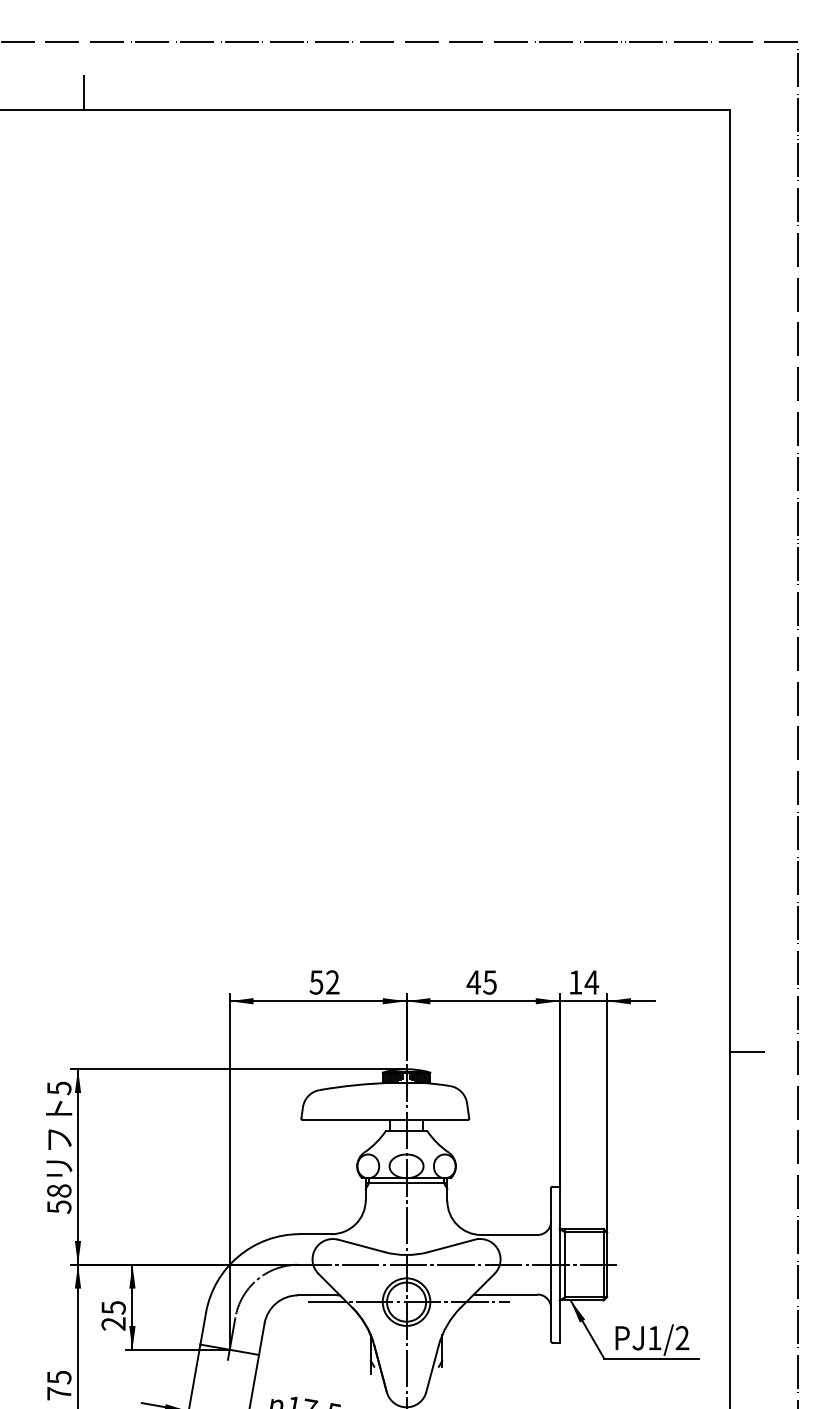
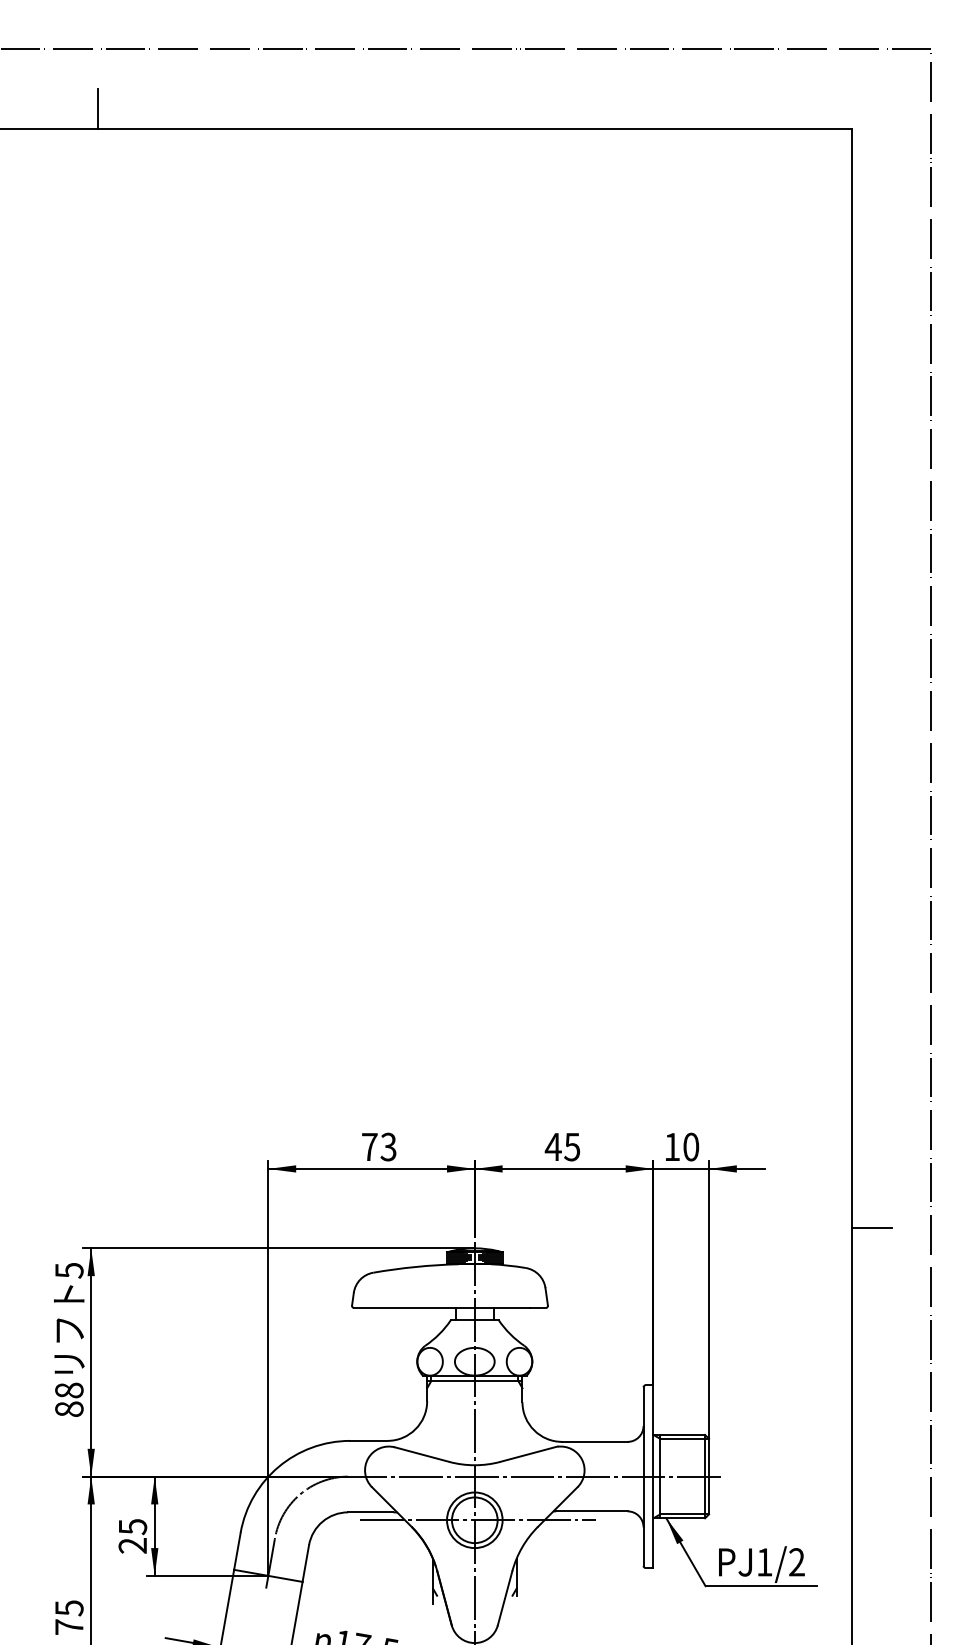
text: (324, 982) -> (378, 1147), 52 -> 73
text: (591, 982) -> (690, 1146), 14 -> 10
text: (59, 1207) -> (69, 1409), 58 -> 88

